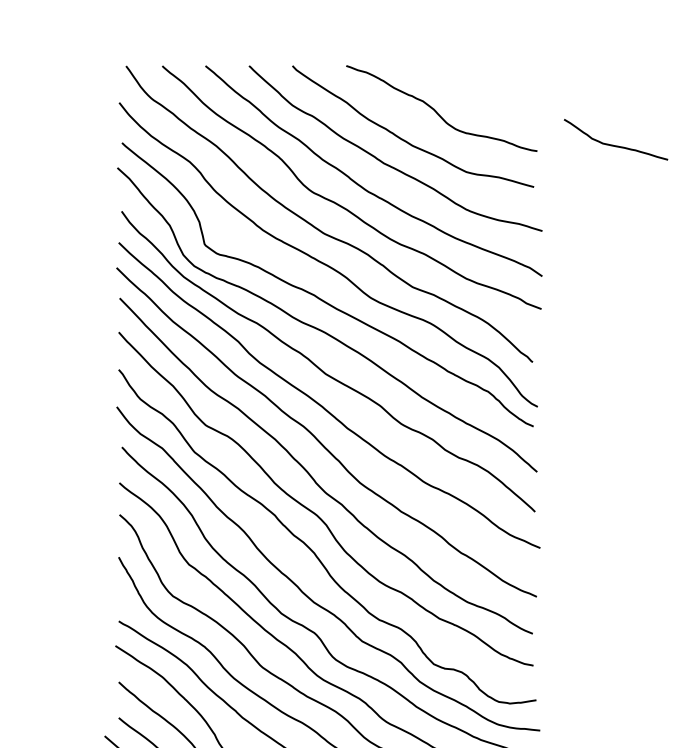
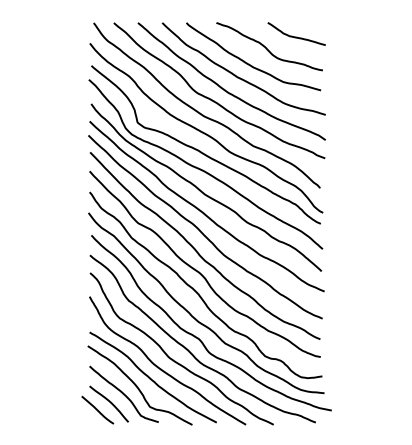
curve: (615, 144) -> (296, 36), moved

